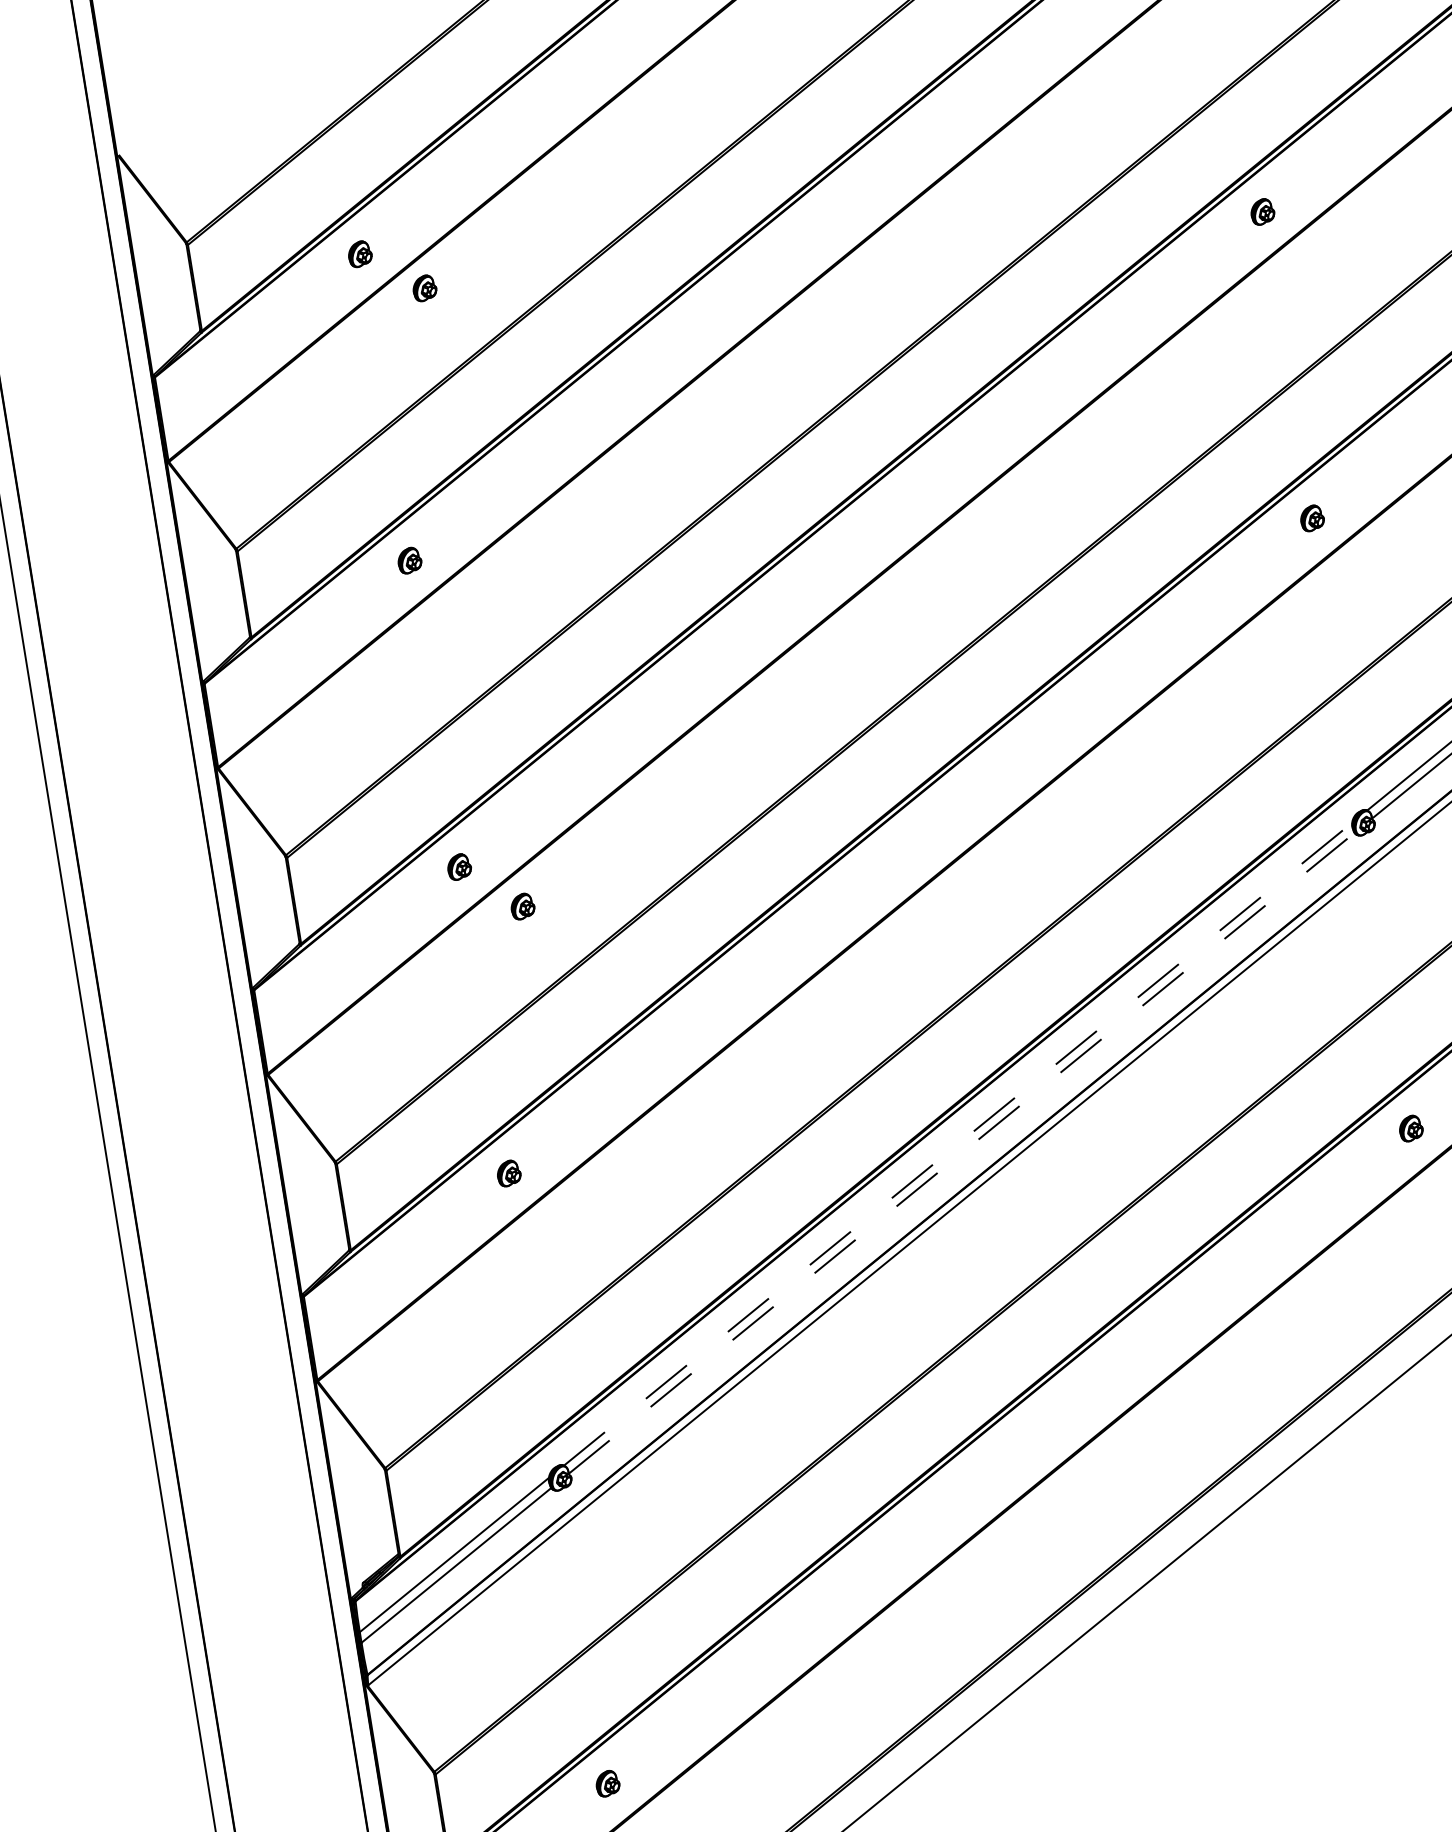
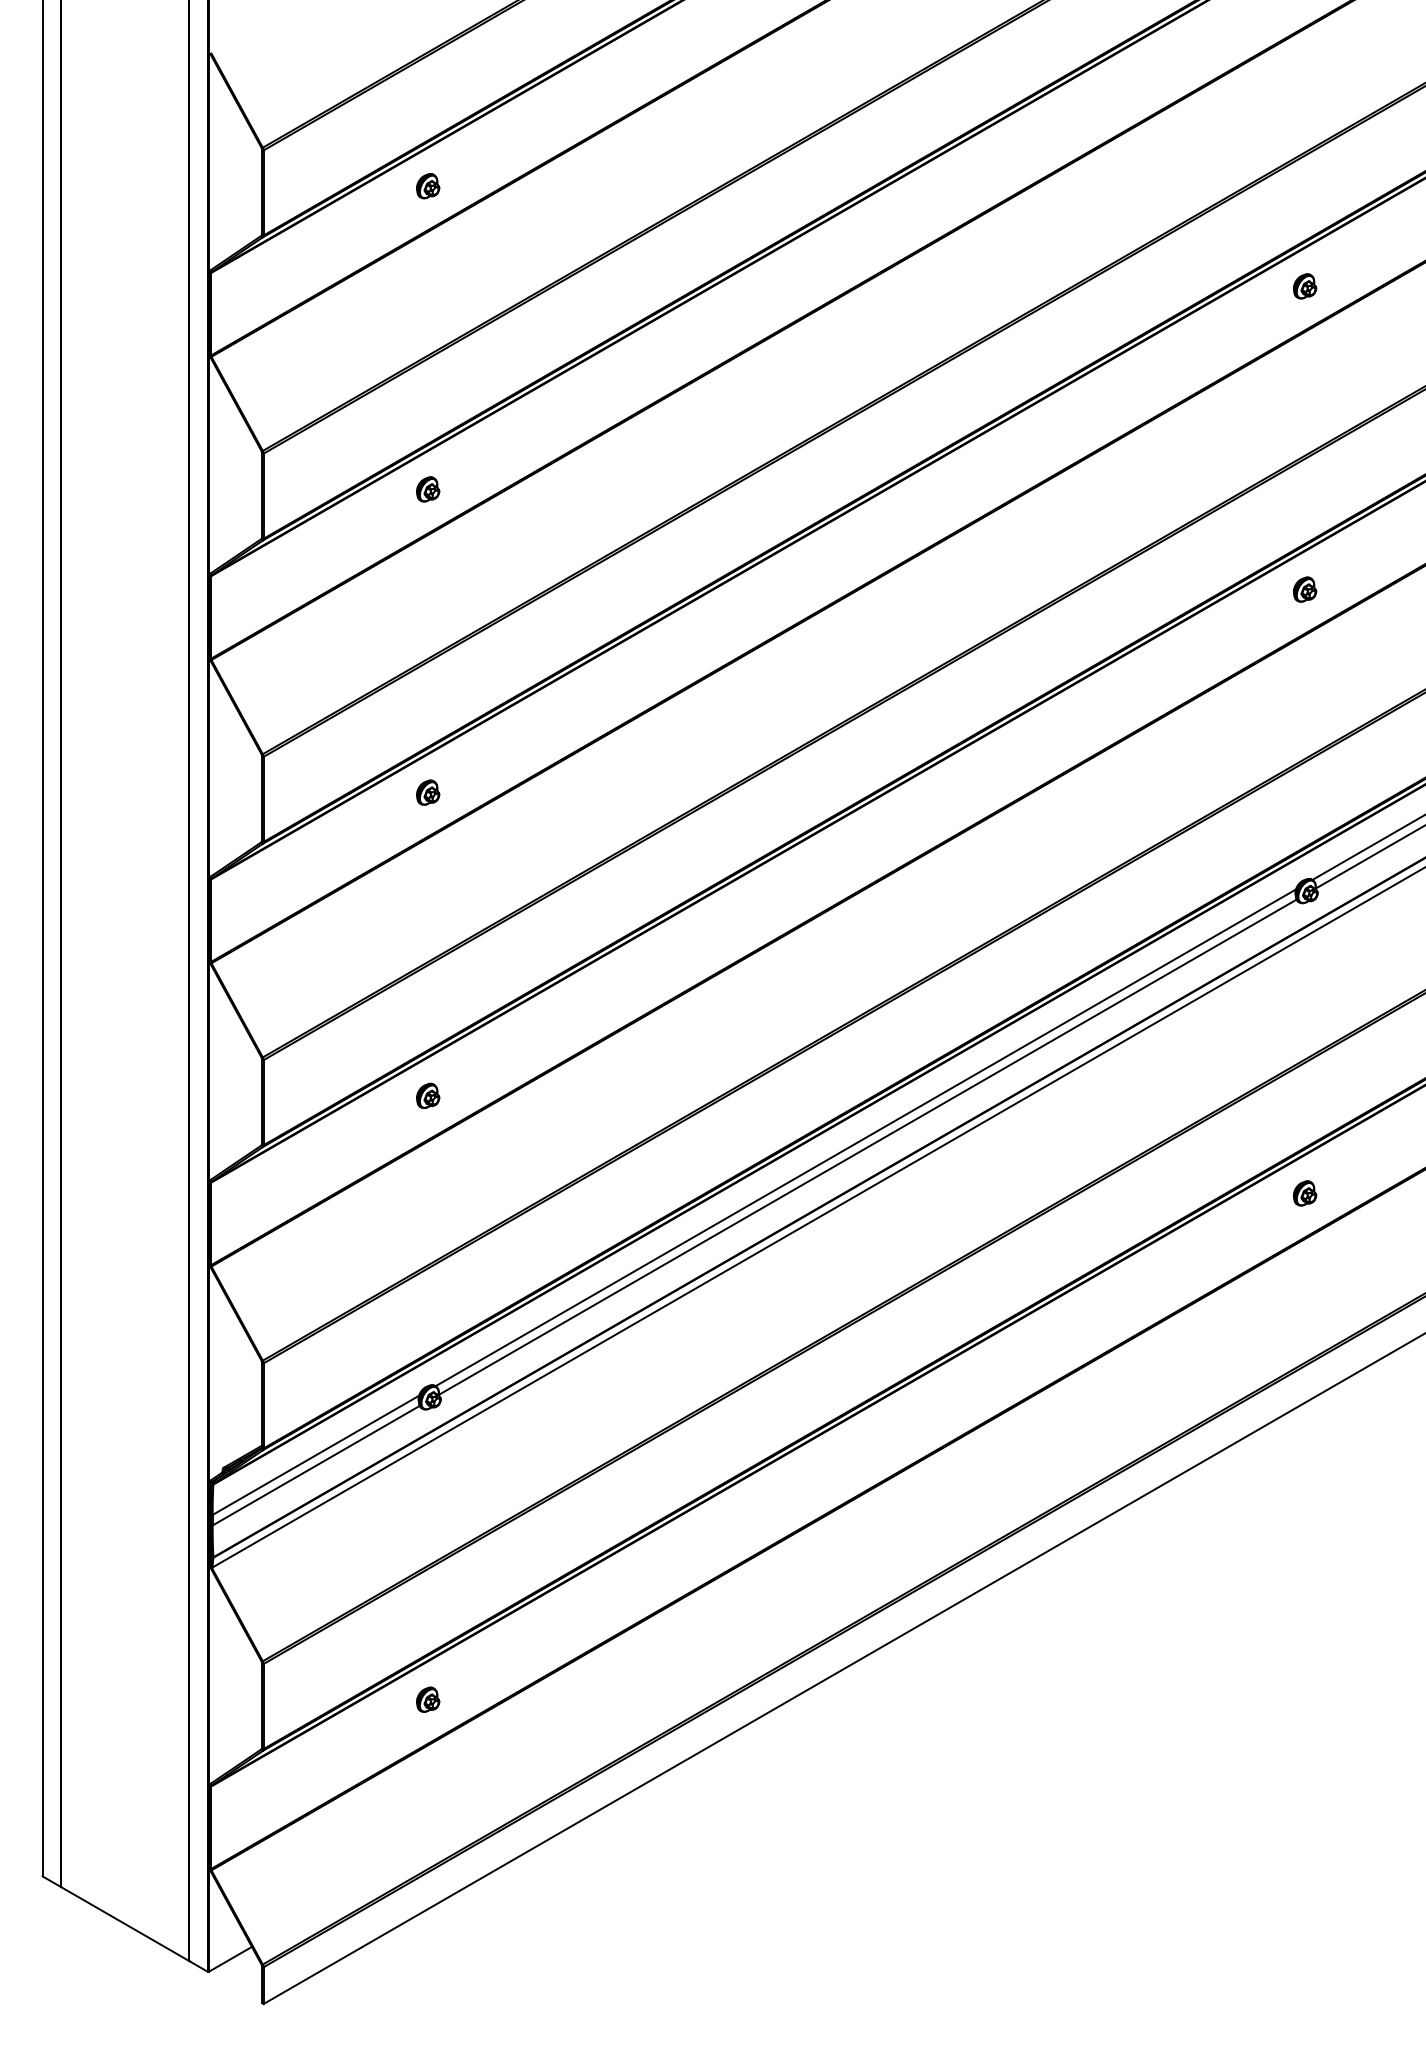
part: (425, 288) -> (485, 229), removed
part: (523, 906) -> (483, 840), removed
line: (957, 1143) -> (865, 1137), dashed -> solid
line: (962, 1153) -> (868, 1147), dashed -> solid

